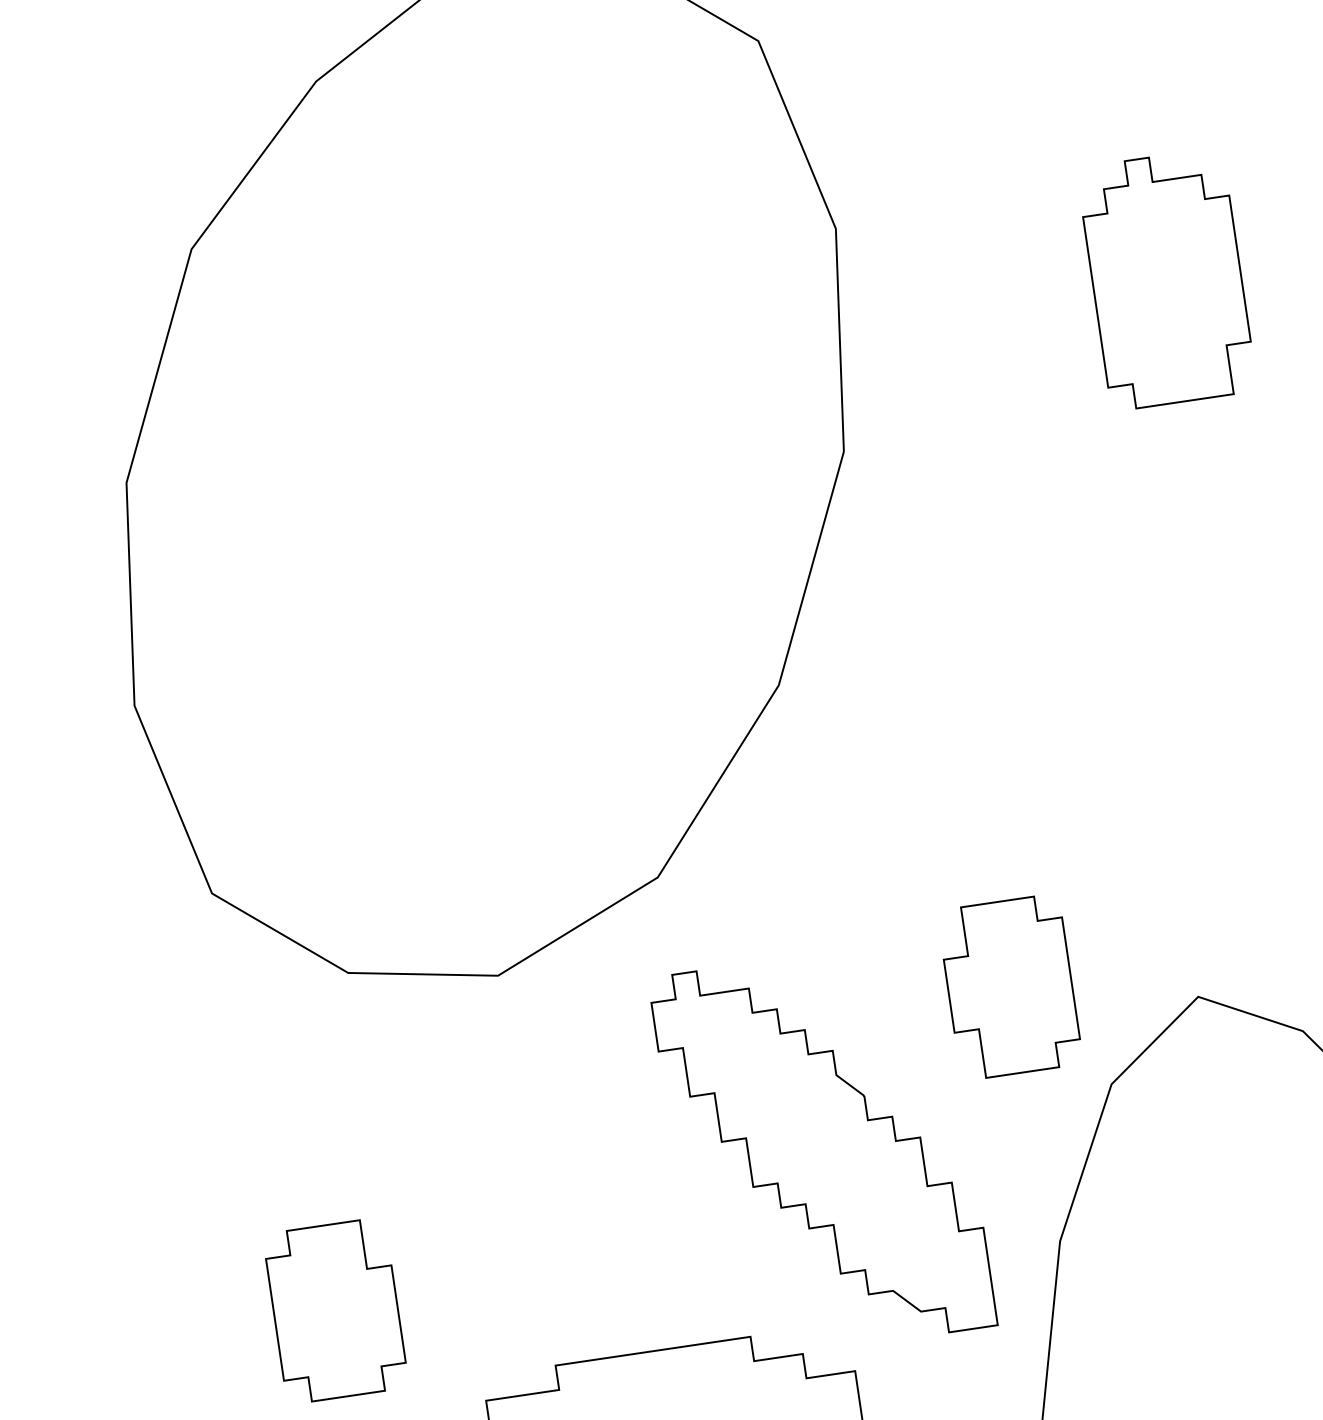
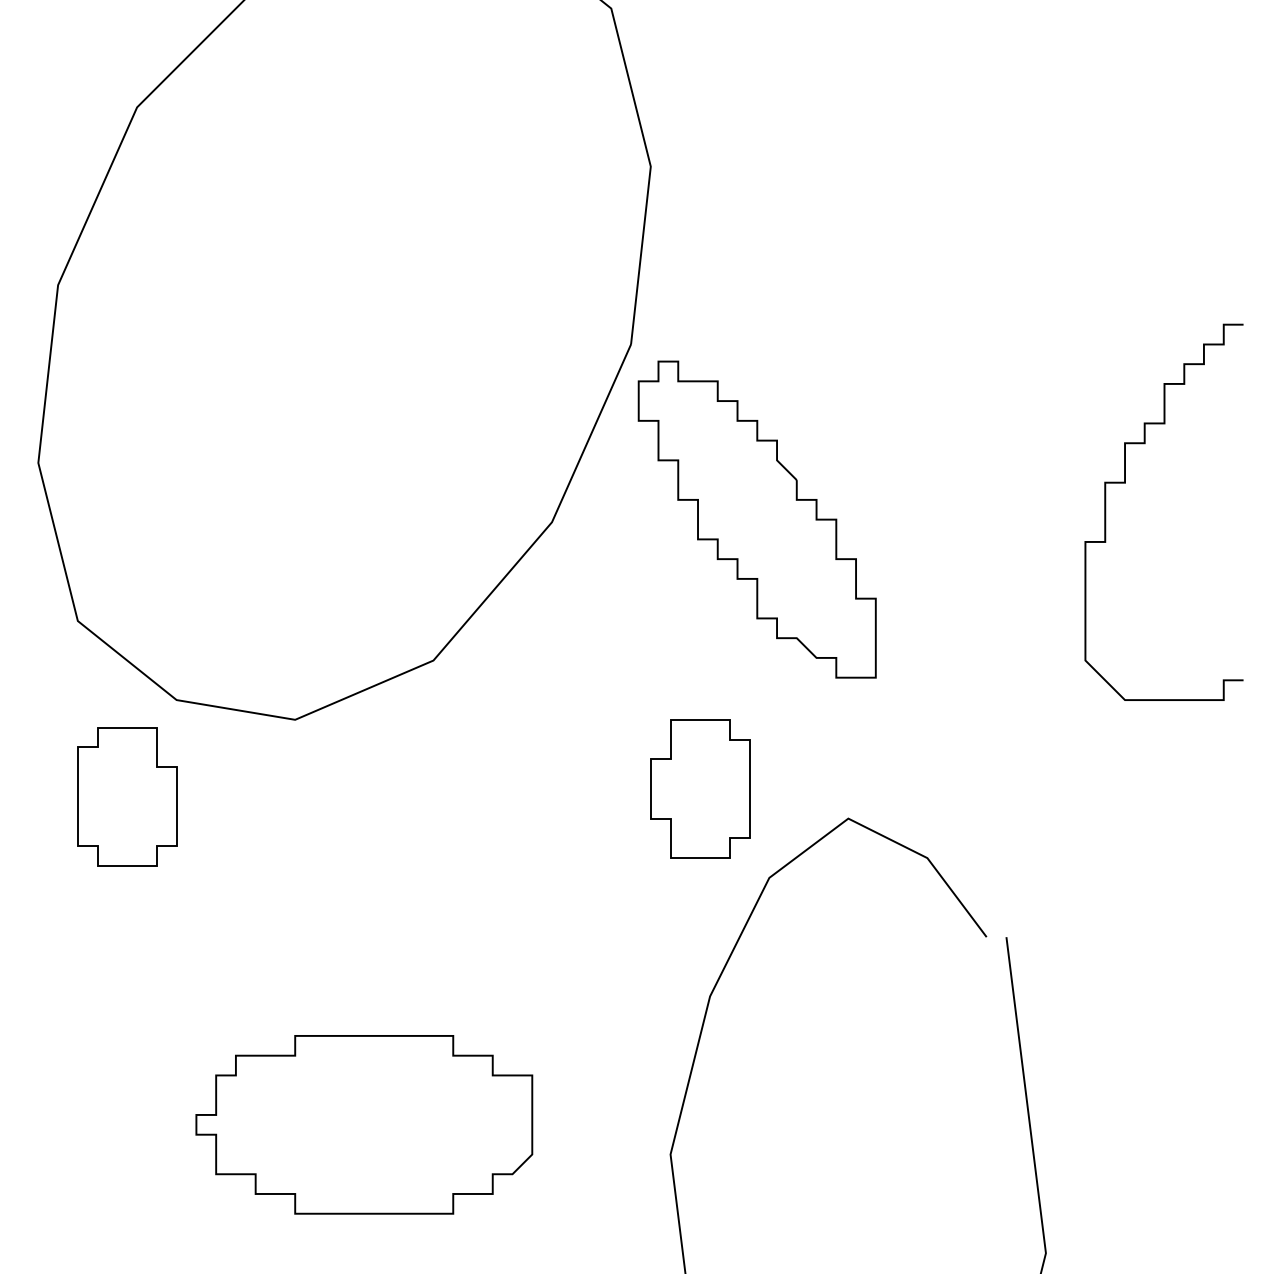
part: (1166, 279) -> (907, 245), removed
part: (821, 1151) -> (756, 519), moved
part: (336, 1310) -> (127, 796), moved

